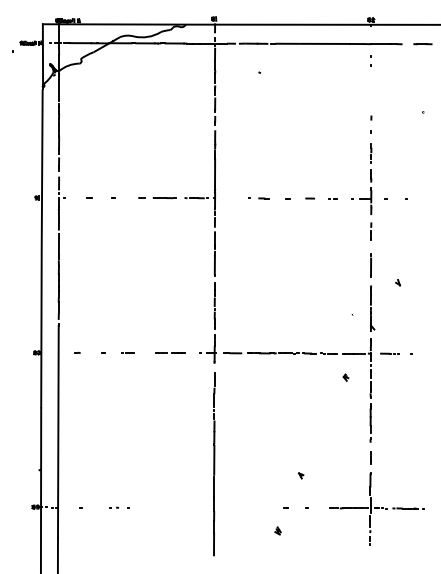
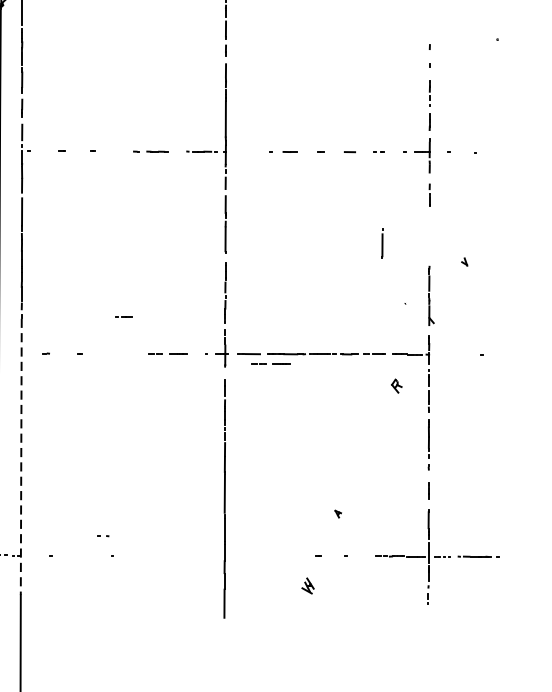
part: (157, 198) -> (150, 152), size x0.7
line: (370, 265) -> (381, 243), moved
line: (127, 352) -> (123, 316), moved
line: (389, 353) -> (453, 354), removed
line: (250, 360) -> (272, 363), added
part: (345, 377) -> (396, 385), size x1.6
line: (58, 432) -> (21, 457), solid -> dashed
part: (113, 507) -> (102, 535), moved
part: (277, 530) -> (307, 585), size x1.6

